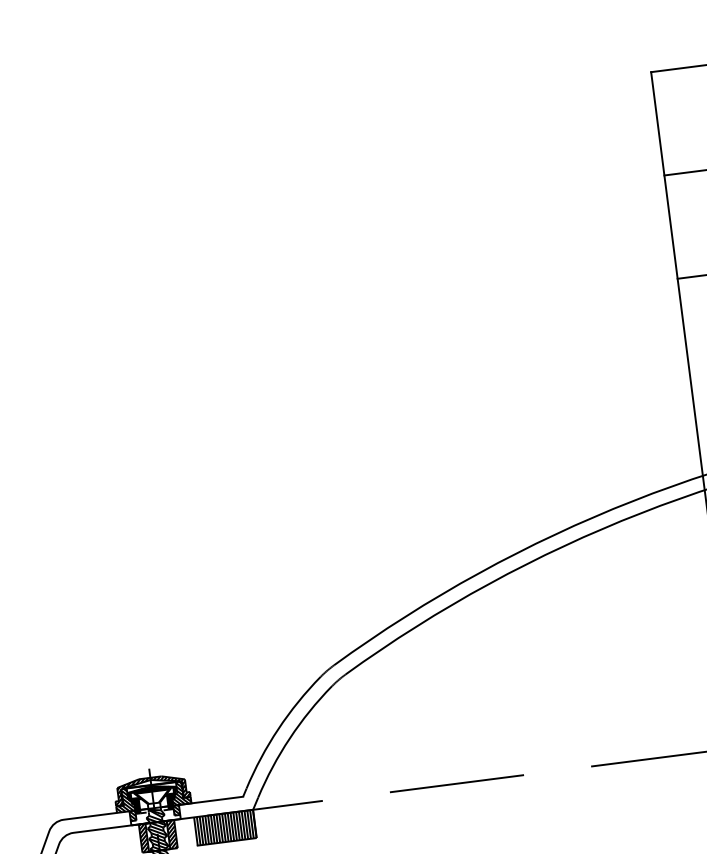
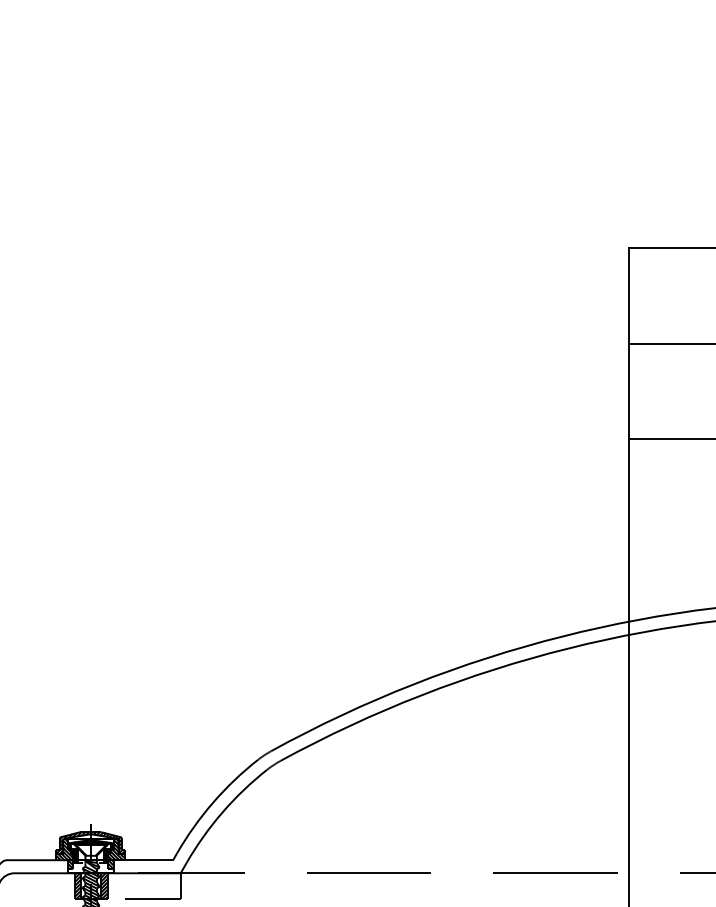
hatch: (225, 827) -> (153, 886), removed

